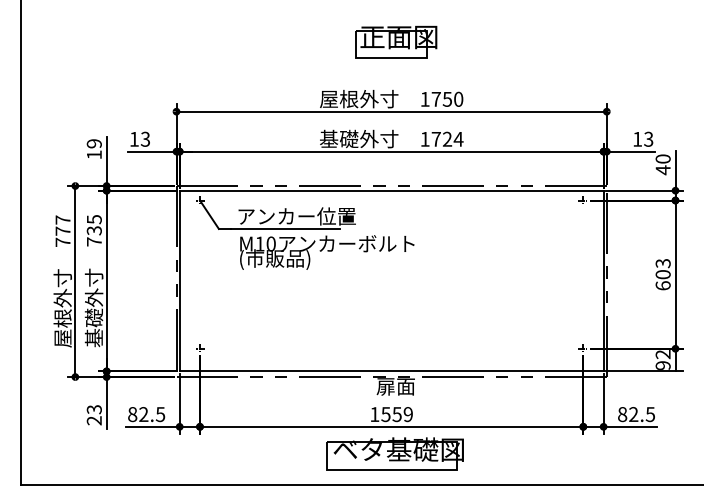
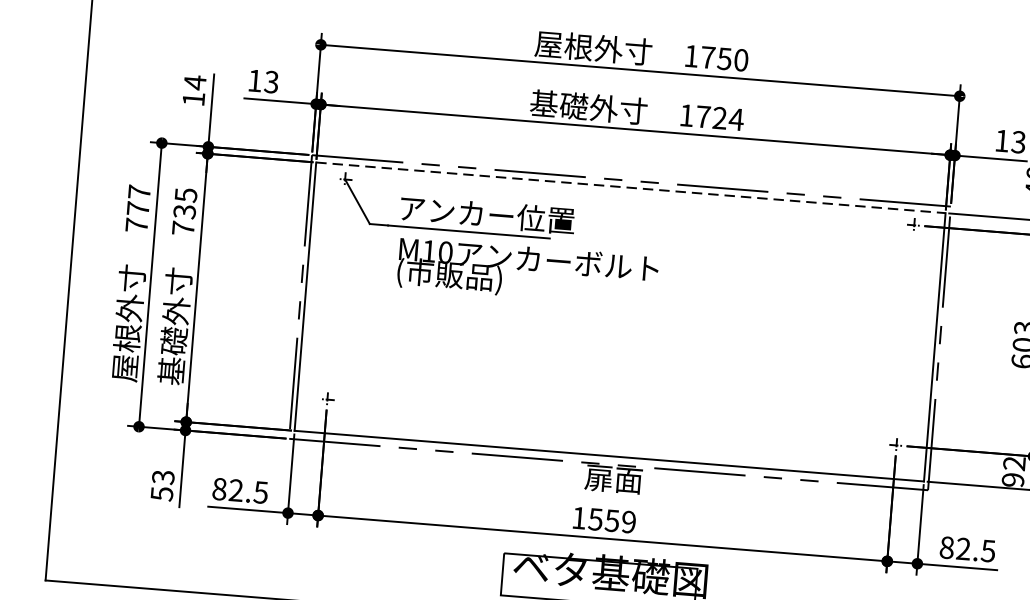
text: (93, 143) -> (193, 82), 19 -> 14
line: (391, 190) -> (630, 187), solid -> dashed
text: (93, 420) -> (160, 493), 23 -> 53

